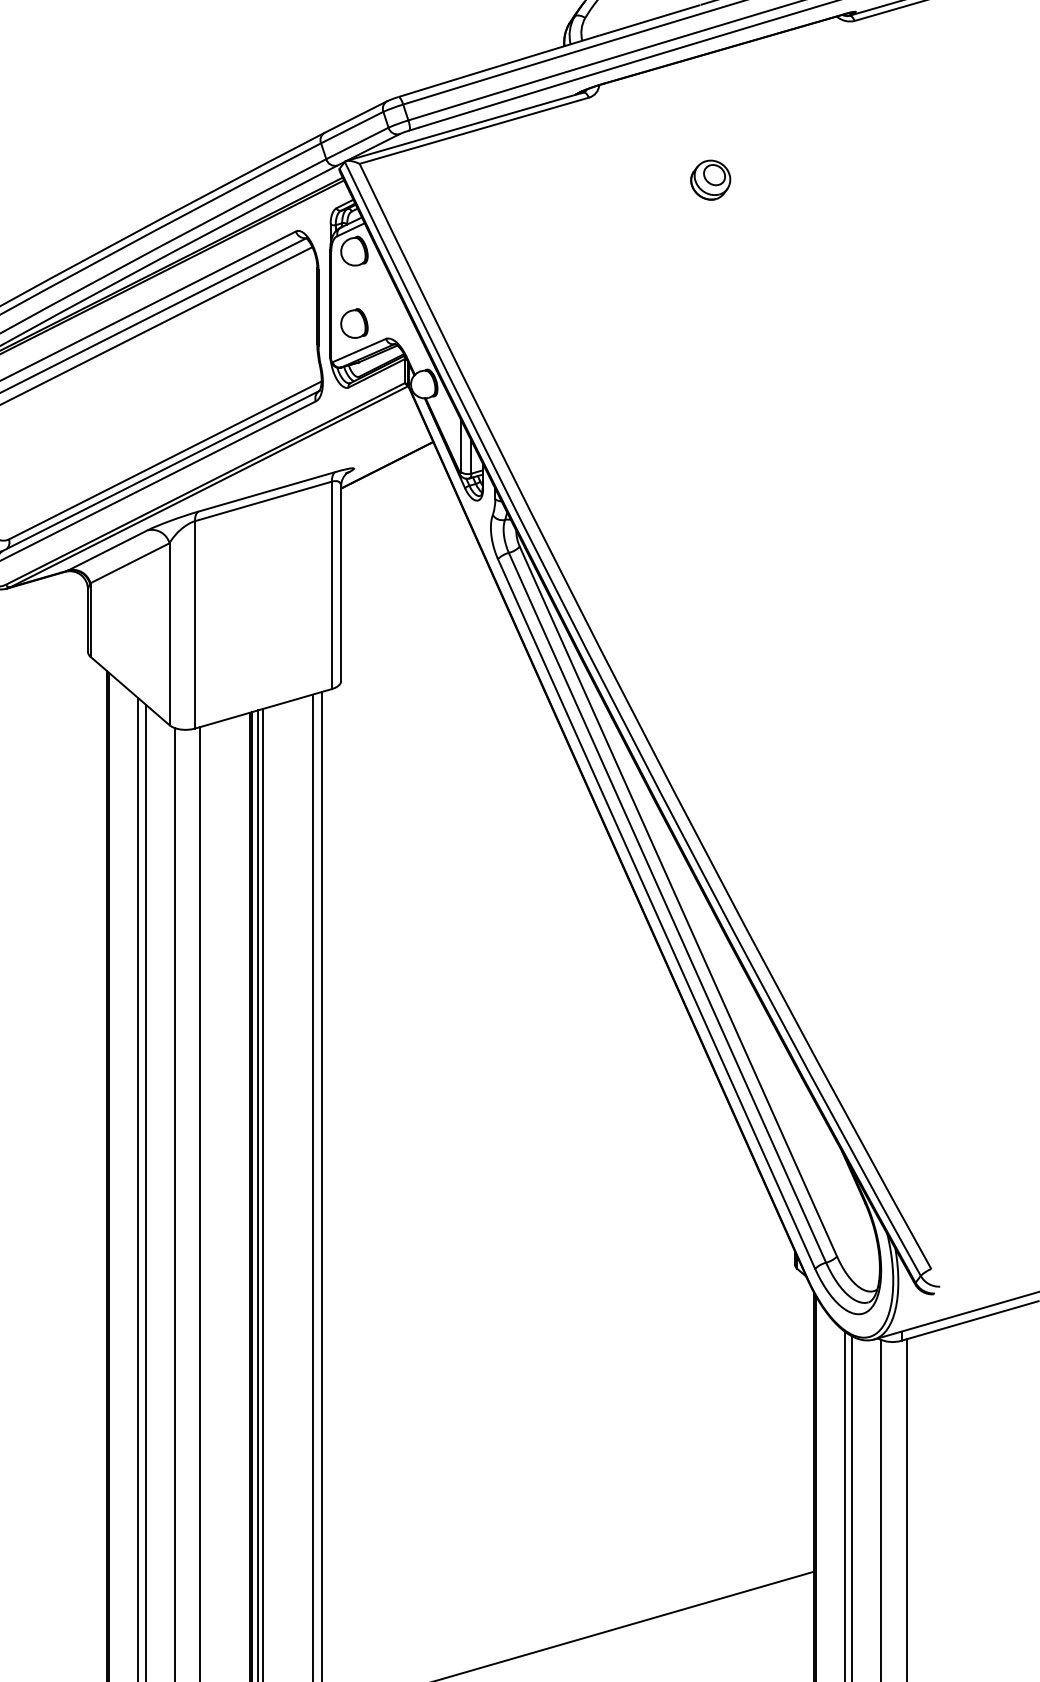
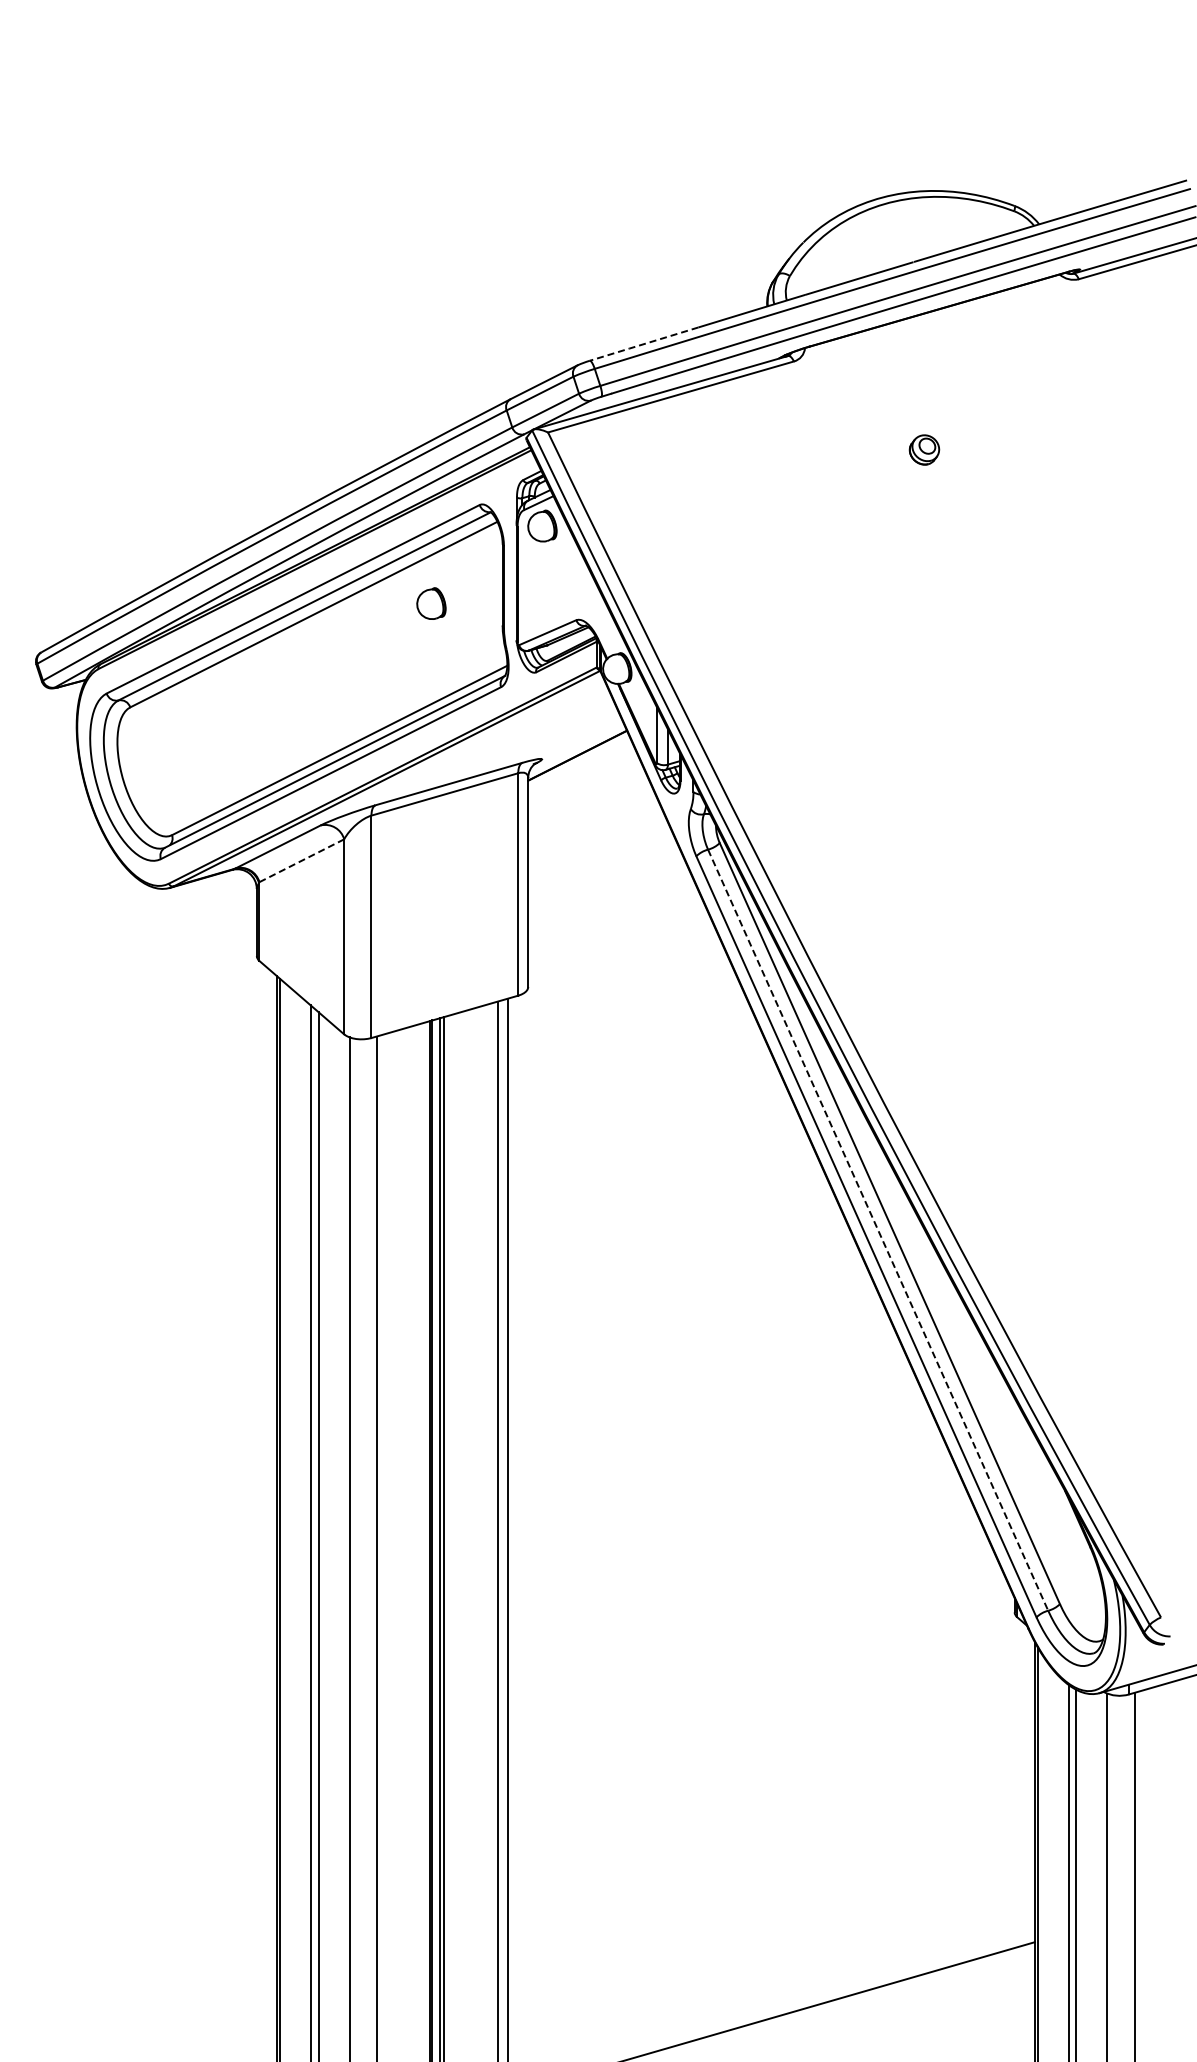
line: (448, 81) -> (643, 344), solid -> dashed
part: (710, 179) -> (924, 449), size x0.7
part: (354, 323) -> (431, 603), moved
line: (130, 563) -> (302, 860), solid -> dashed
line: (667, 908) -> (878, 1230), solid -> dashed

